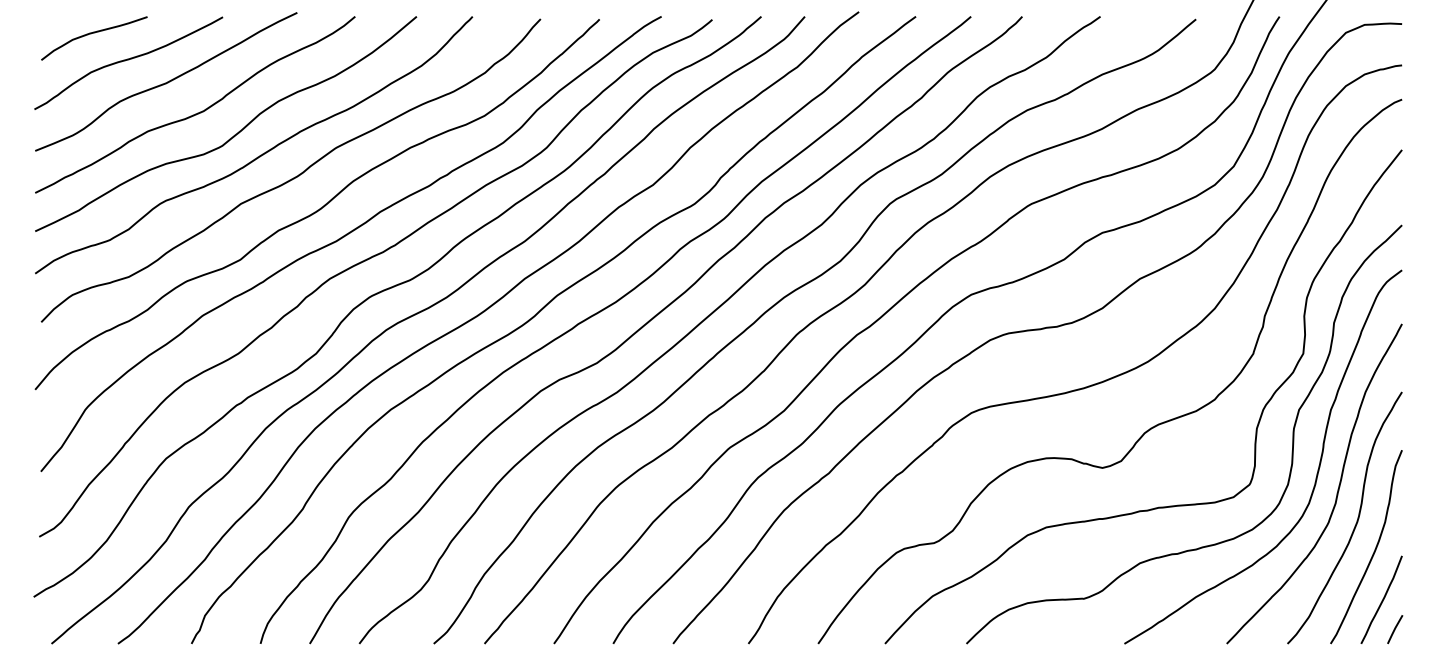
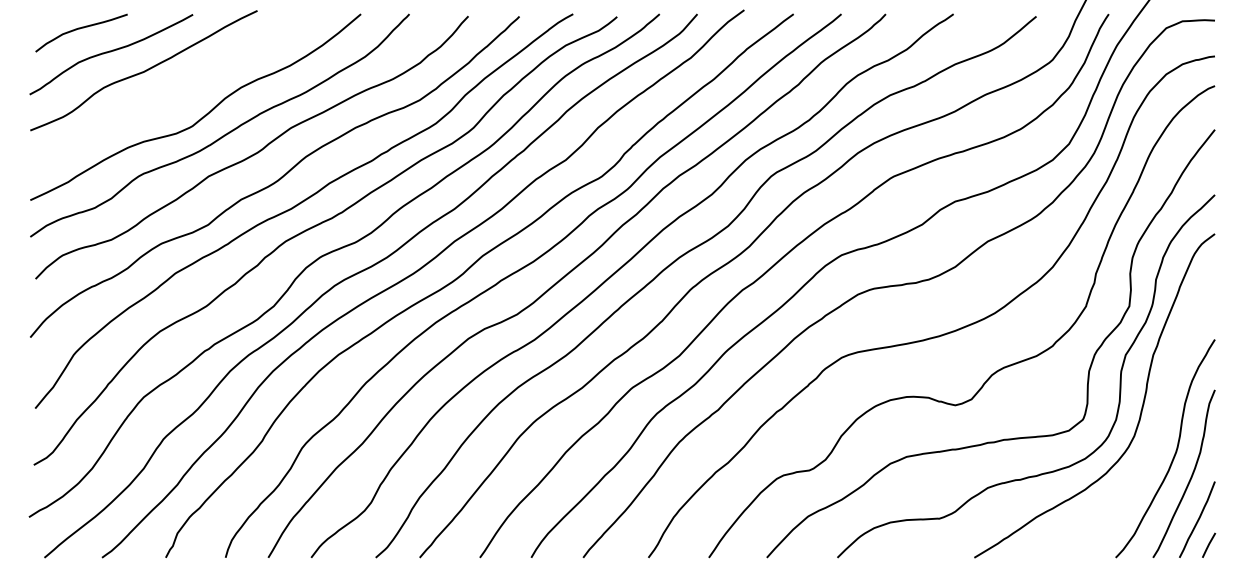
curve: (197, 112) -> (170, 97), removed
curve: (1337, 489) -> (1159, 424), removed

